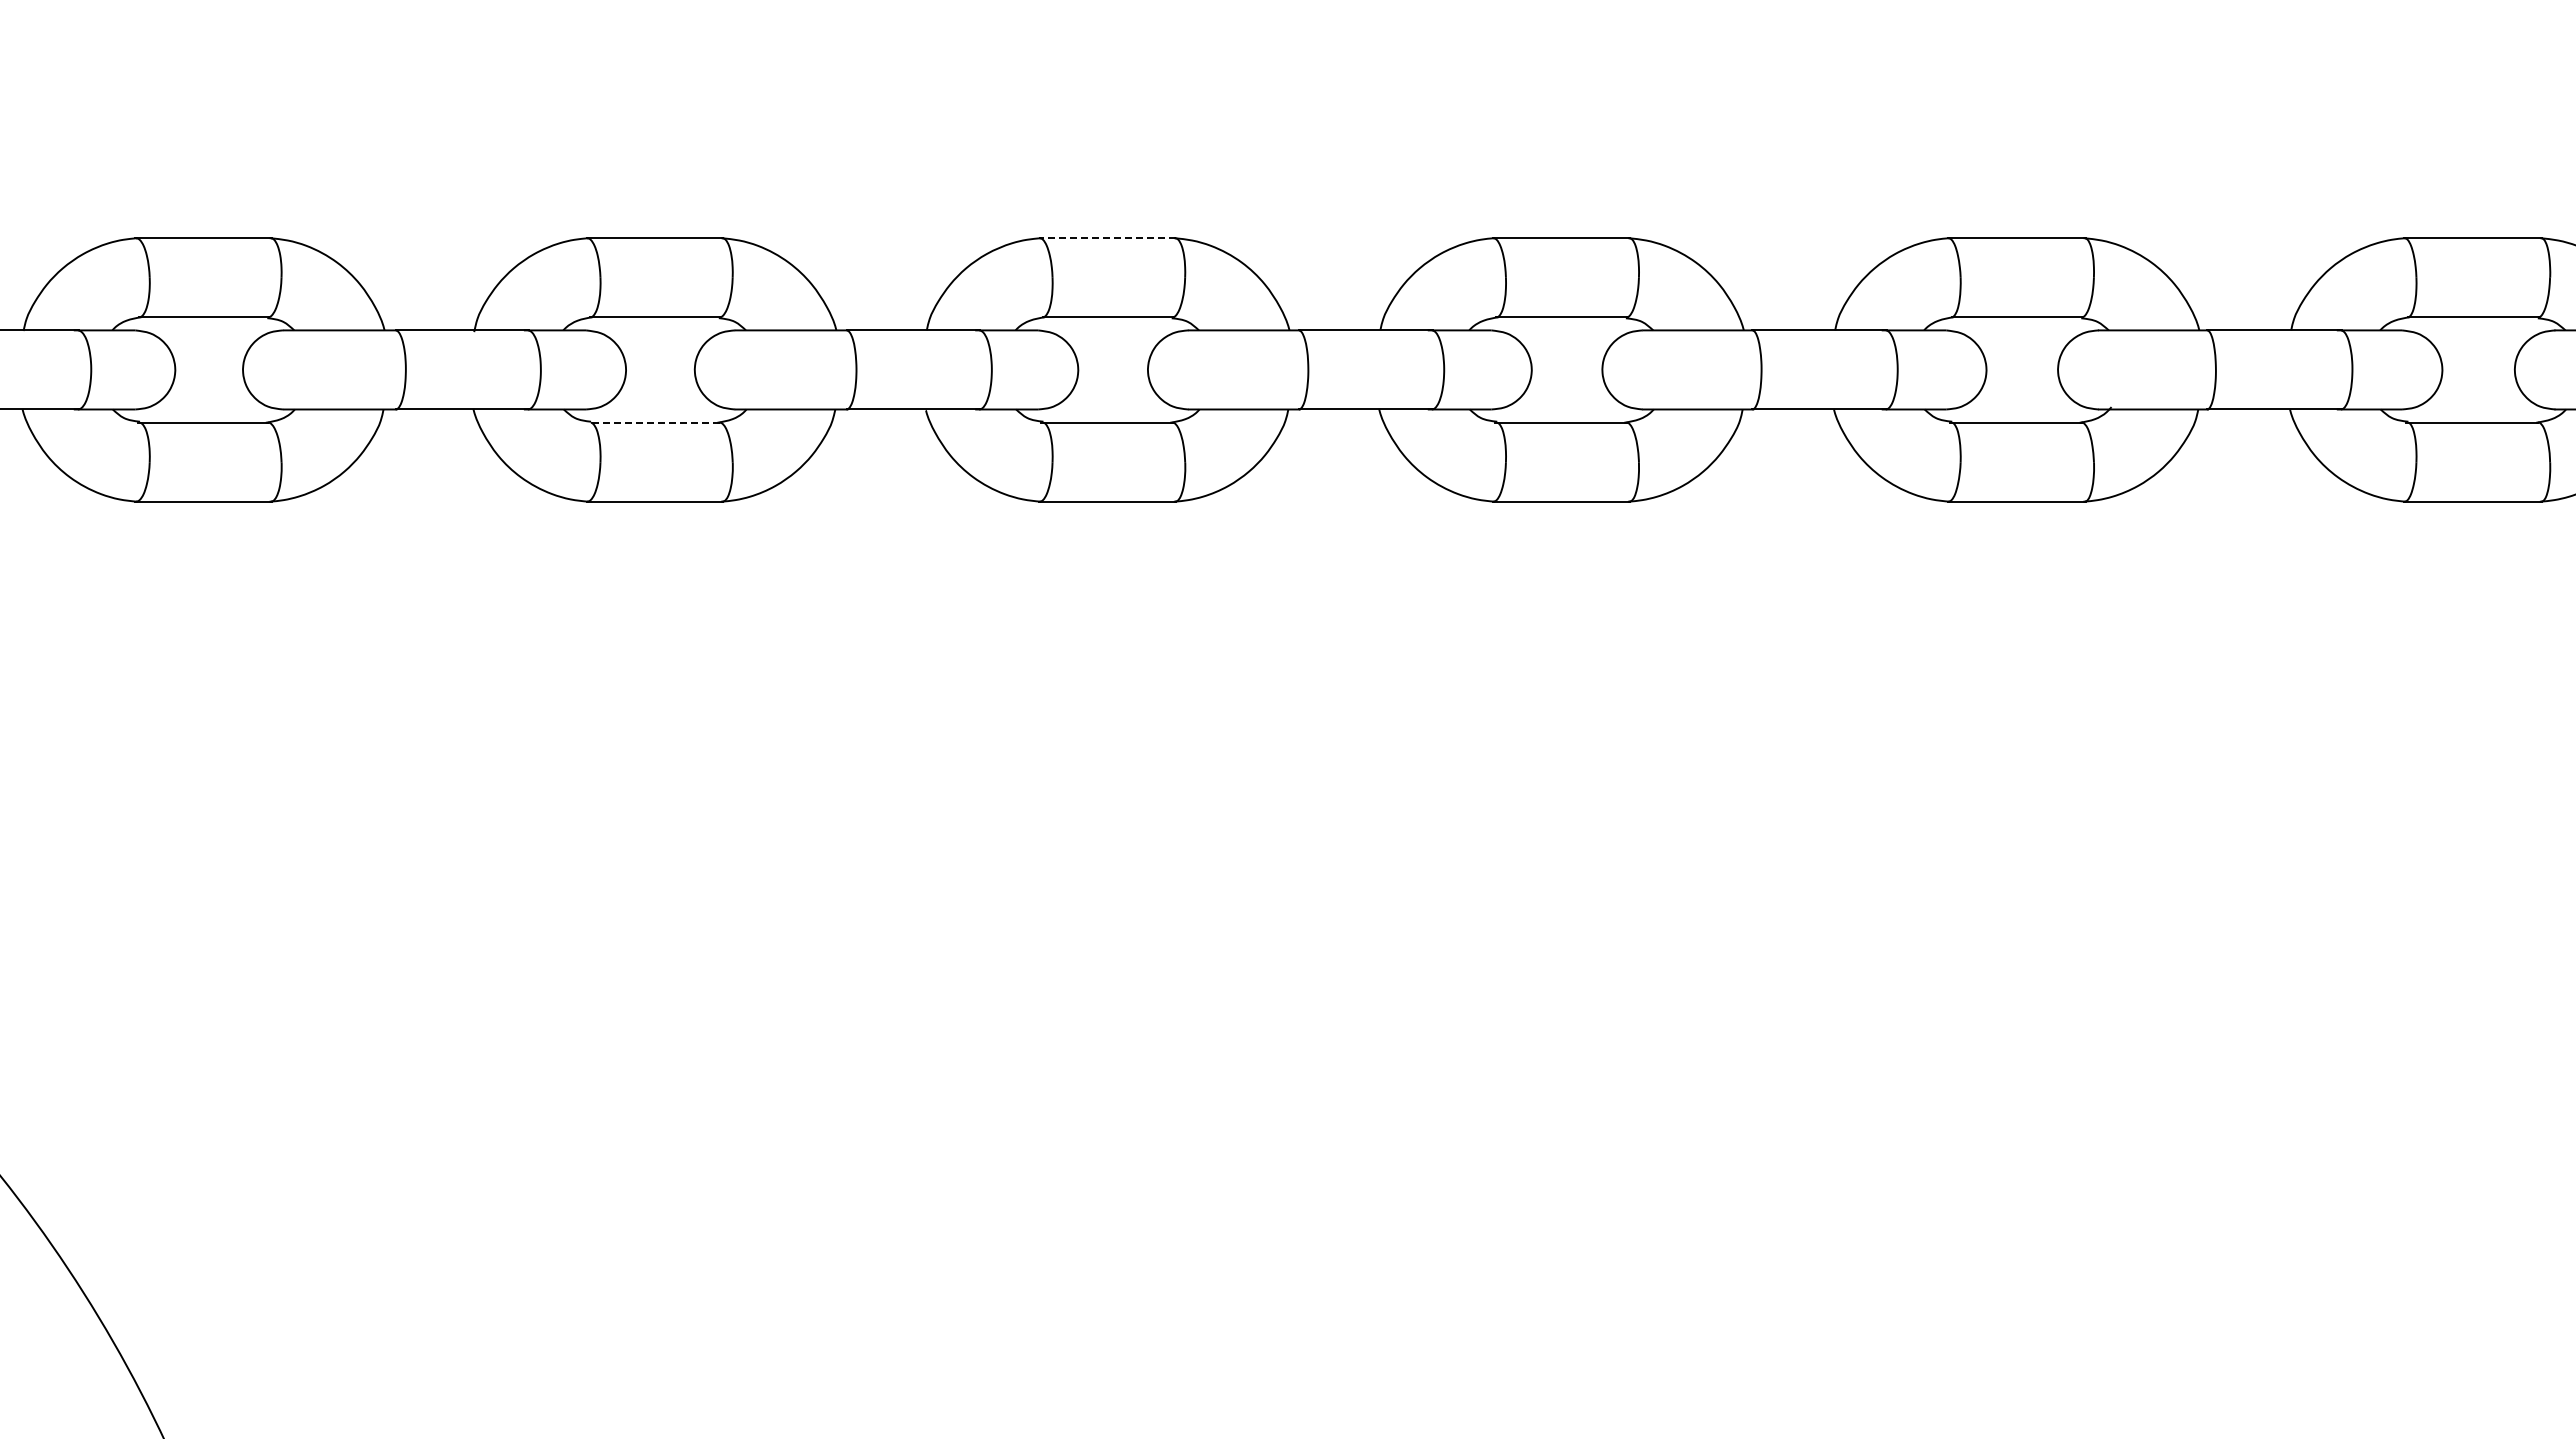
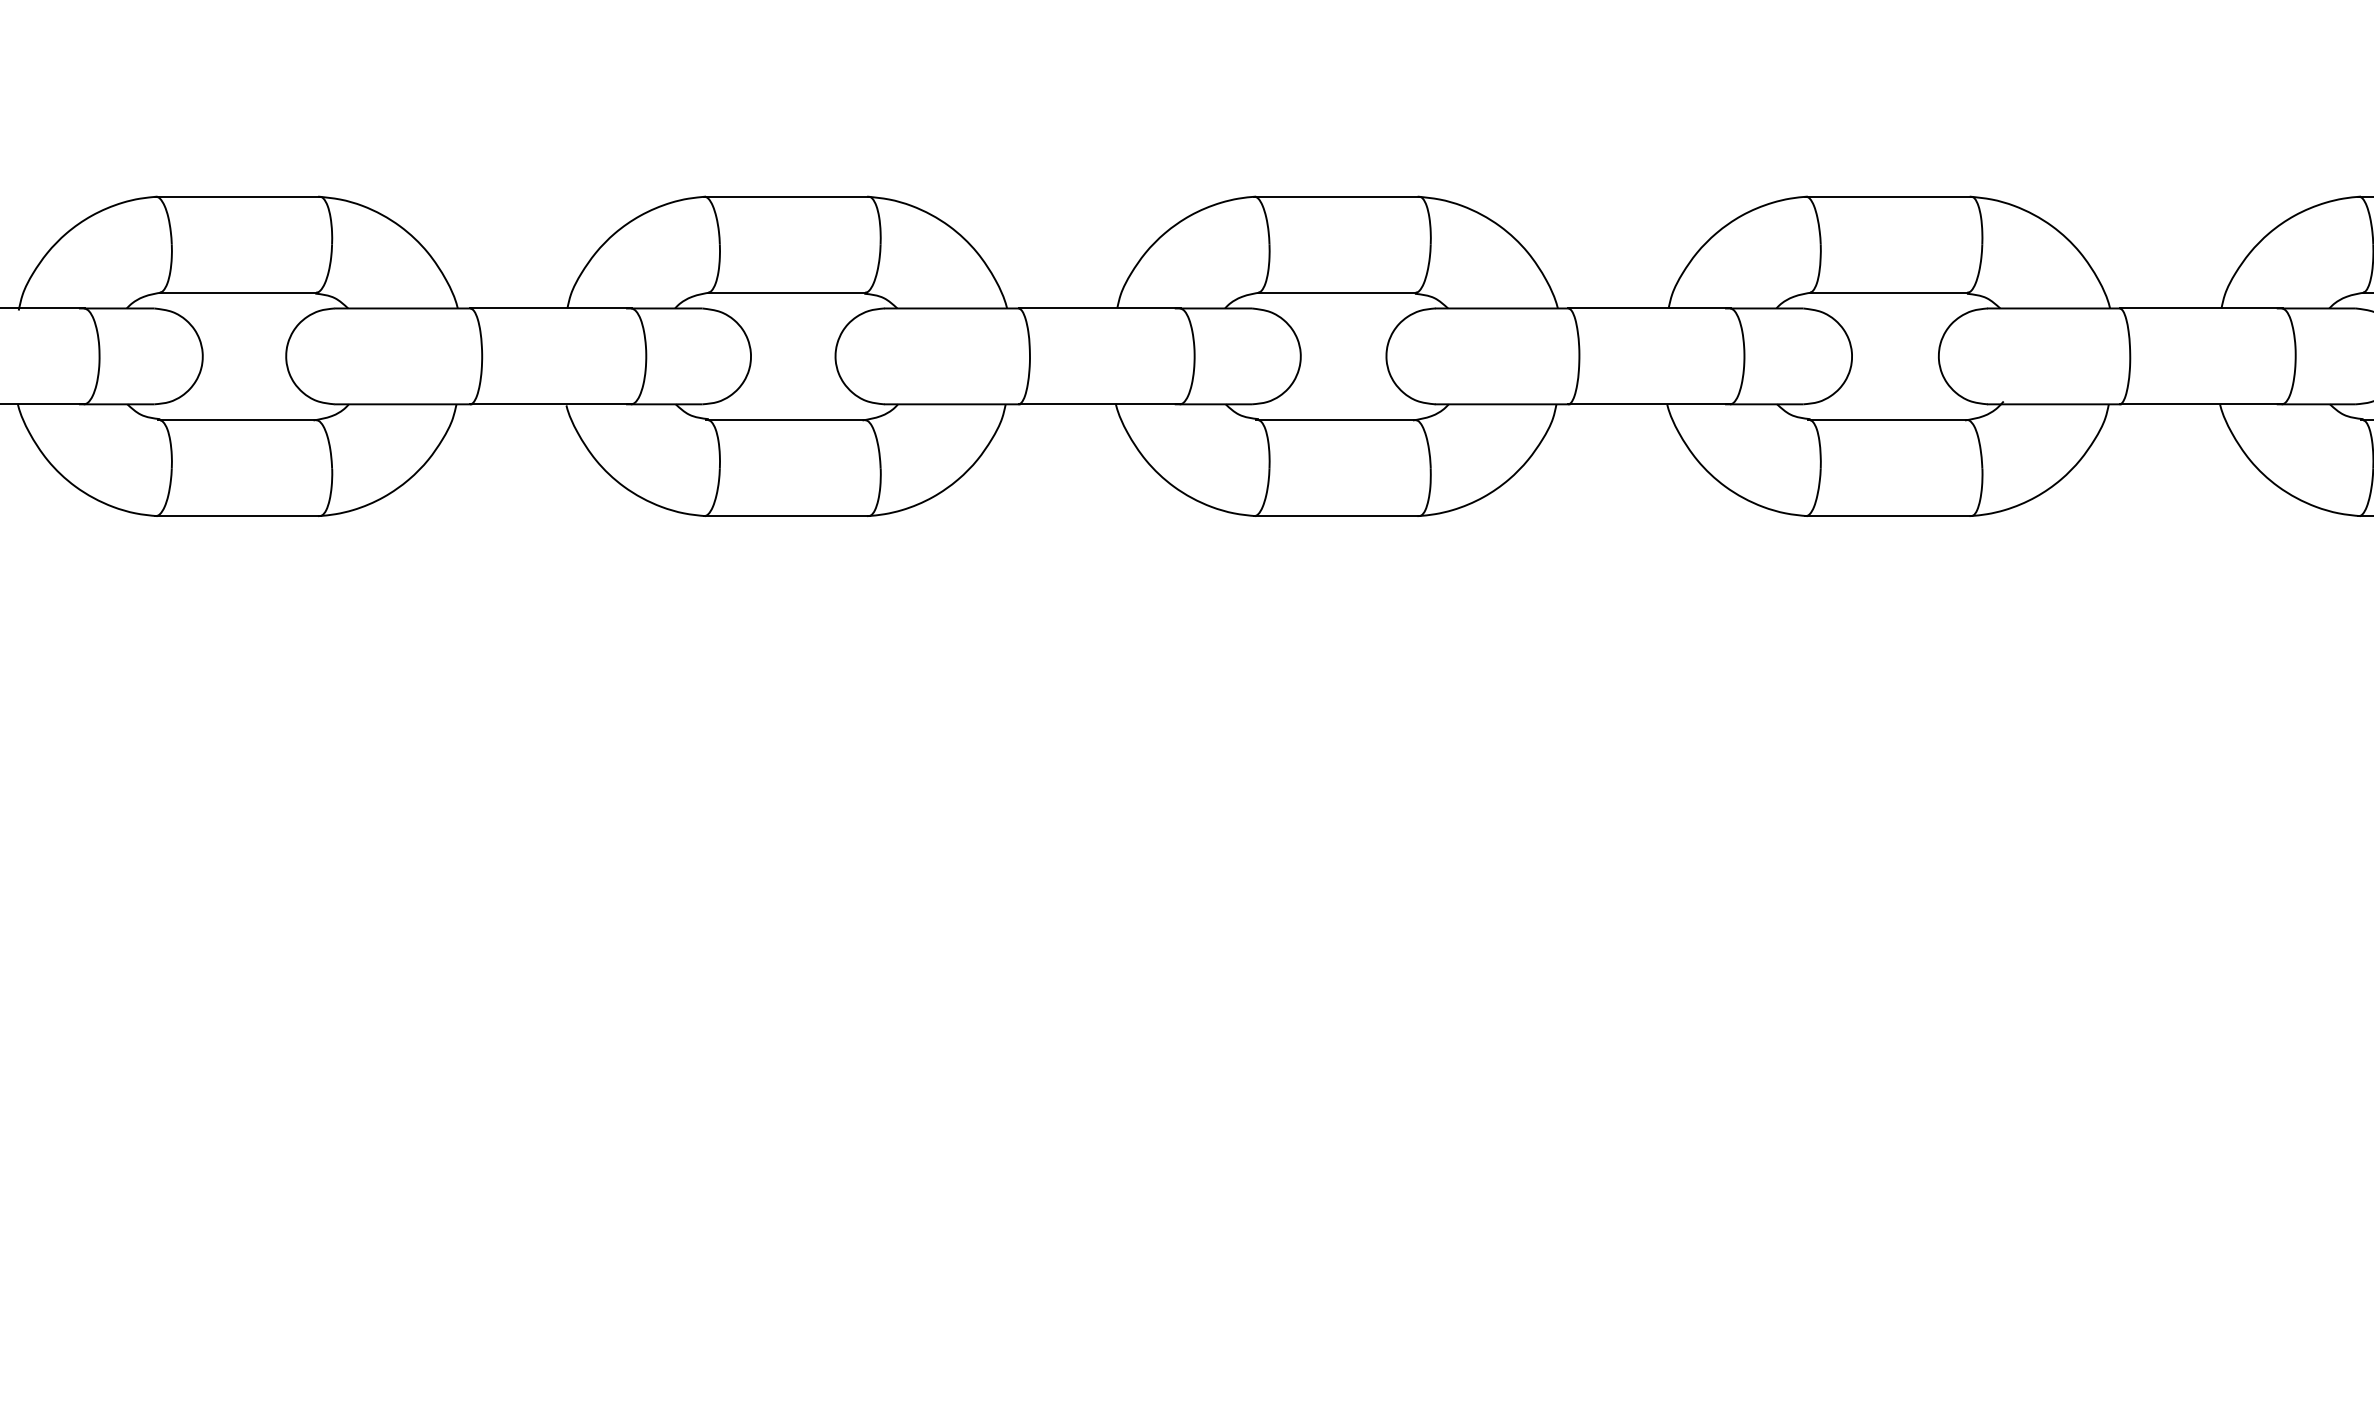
line: (1107, 238) -> (786, 197), dashed -> solid
line: (653, 422) -> (236, 420), dashed -> solid

